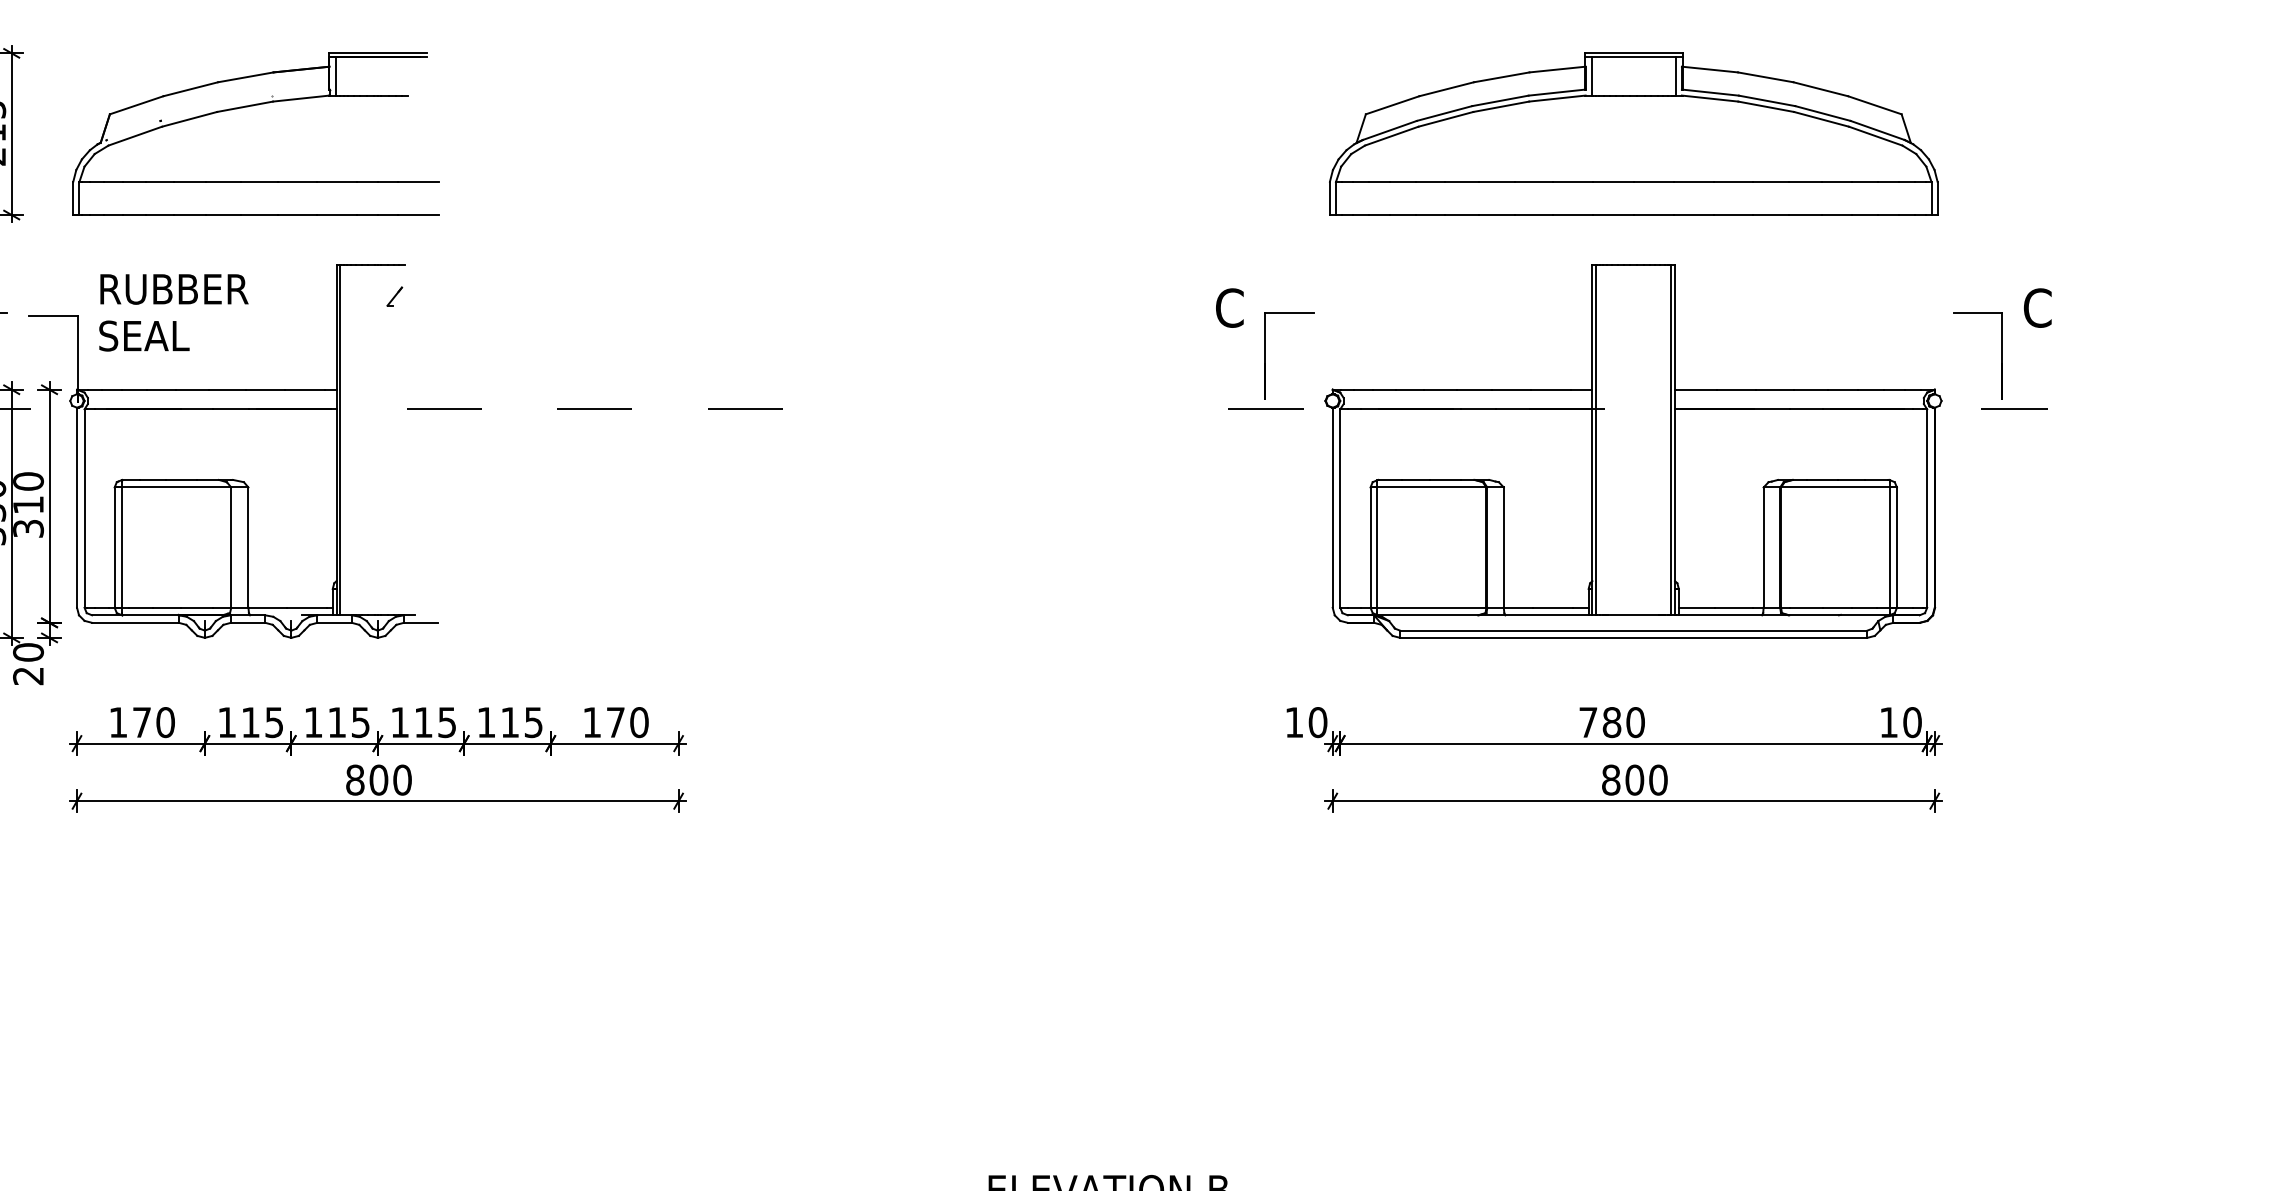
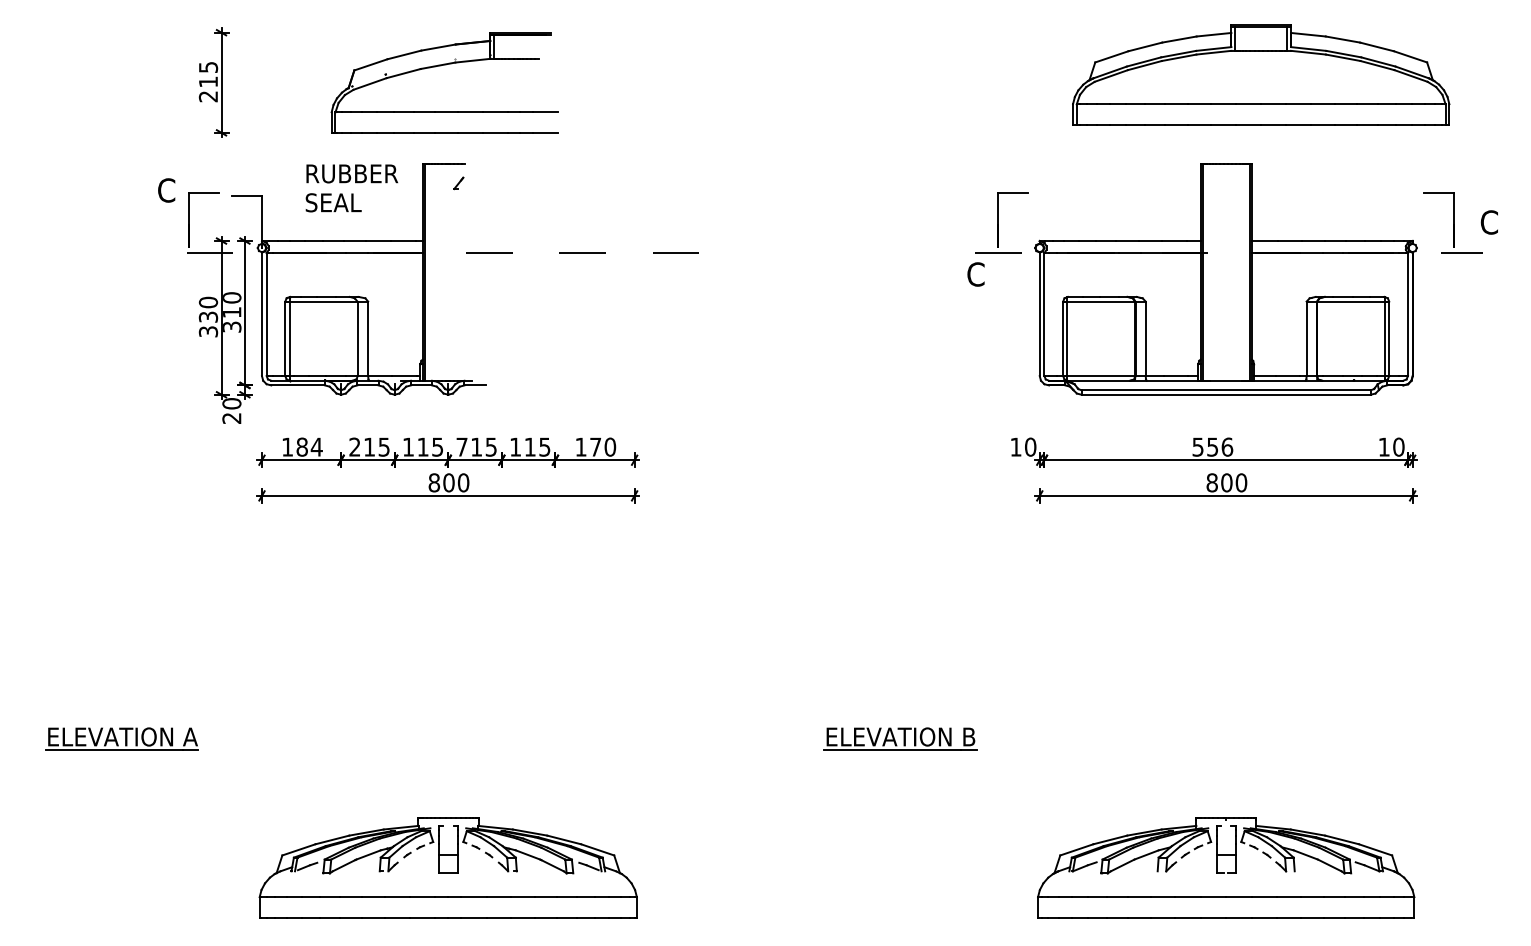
part: (250, 107) -> (441, 66), moved
part: (1634, 133) -> (1261, 74), moved
text: (1228, 308) -> (975, 274), moved
text: (2036, 308) -> (1488, 222), moved
text: (173, 312) -> (351, 188), moved
text: (153, 721) -> (309, 446), 170 -> 184
text: (226, 721) -> (354, 446), 115 -> 215
text: (399, 721) -> (461, 446), 115 -> 715
text: (1611, 721) -> (1212, 446), 780 -> 556

